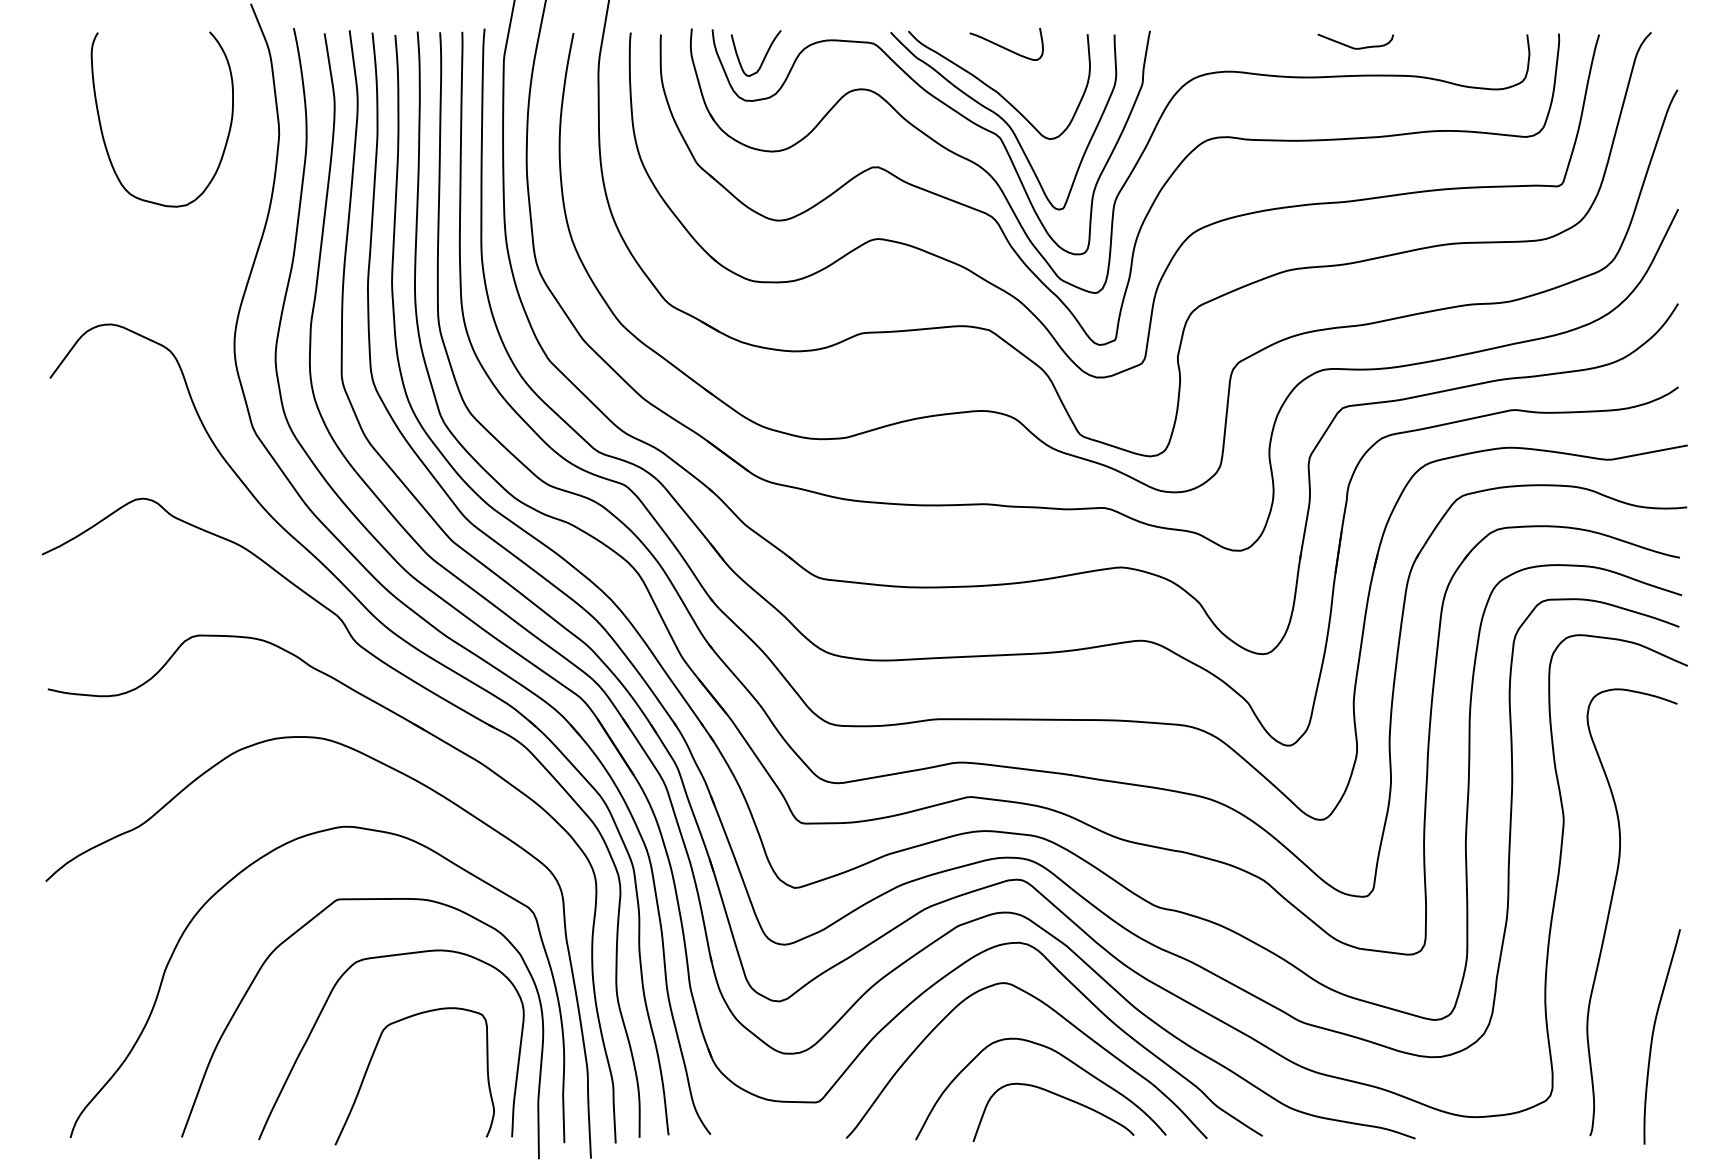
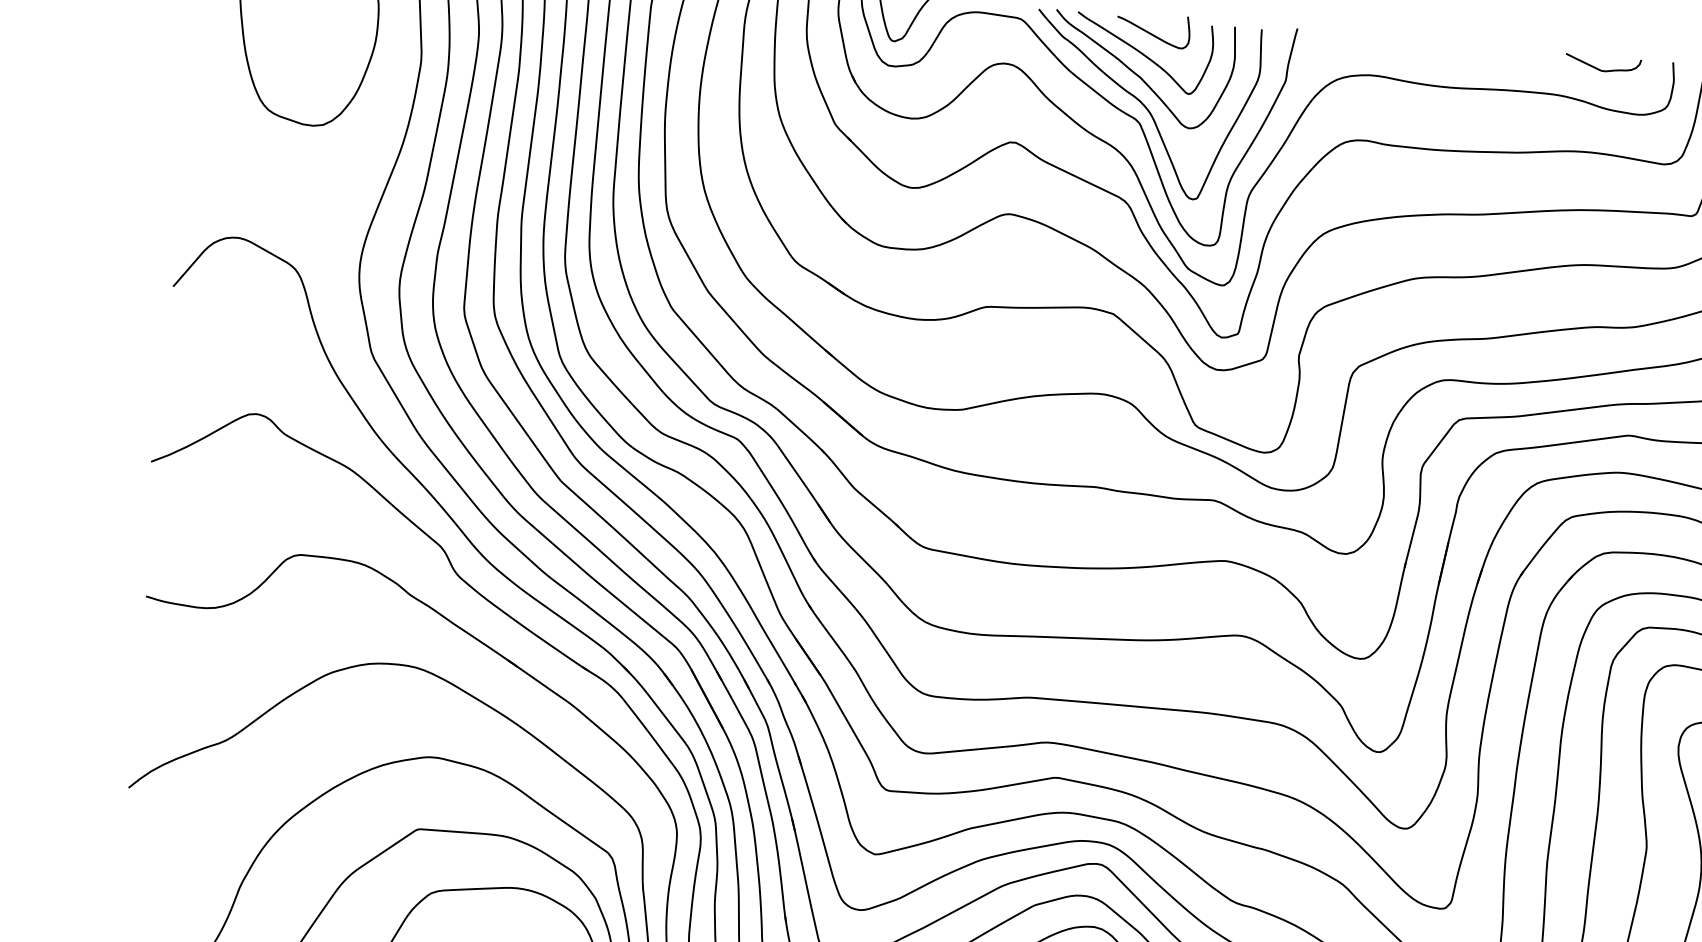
curve: (1355, 47) -> (1602, 69), moved
curve: (998, 68) -> (1143, 53), added

